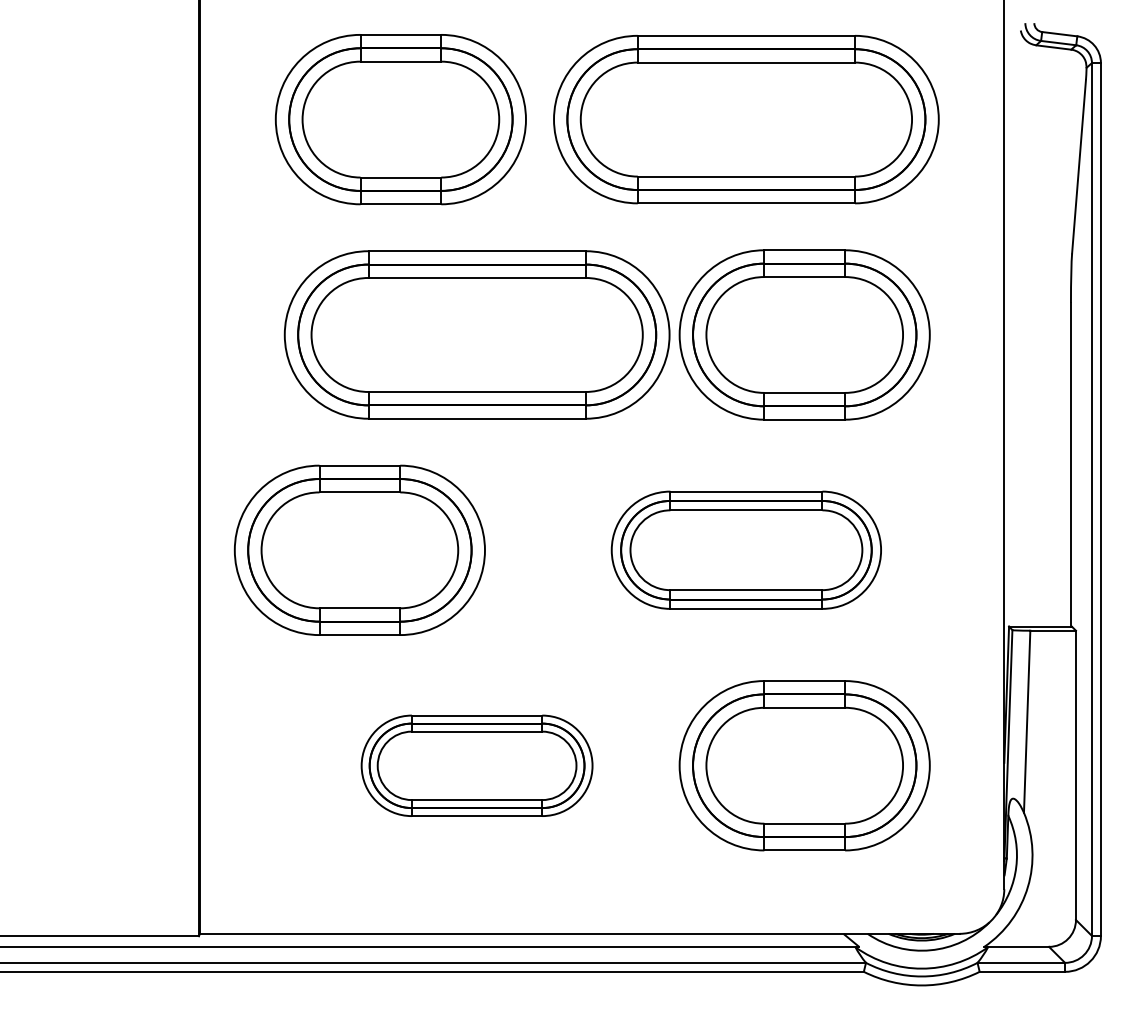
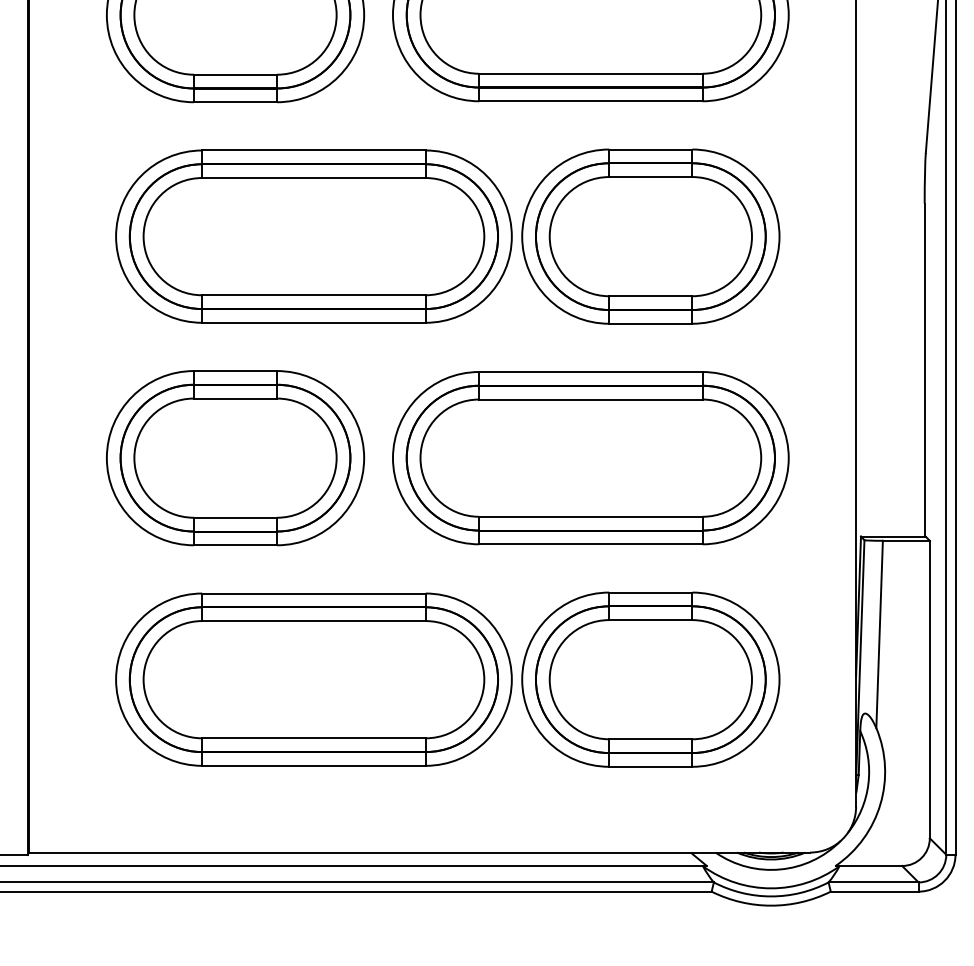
part: (359, 549) -> (235, 457), moved
part: (746, 549) -> (590, 457), size x1.43
part: (476, 765) -> (313, 679), size x1.67

